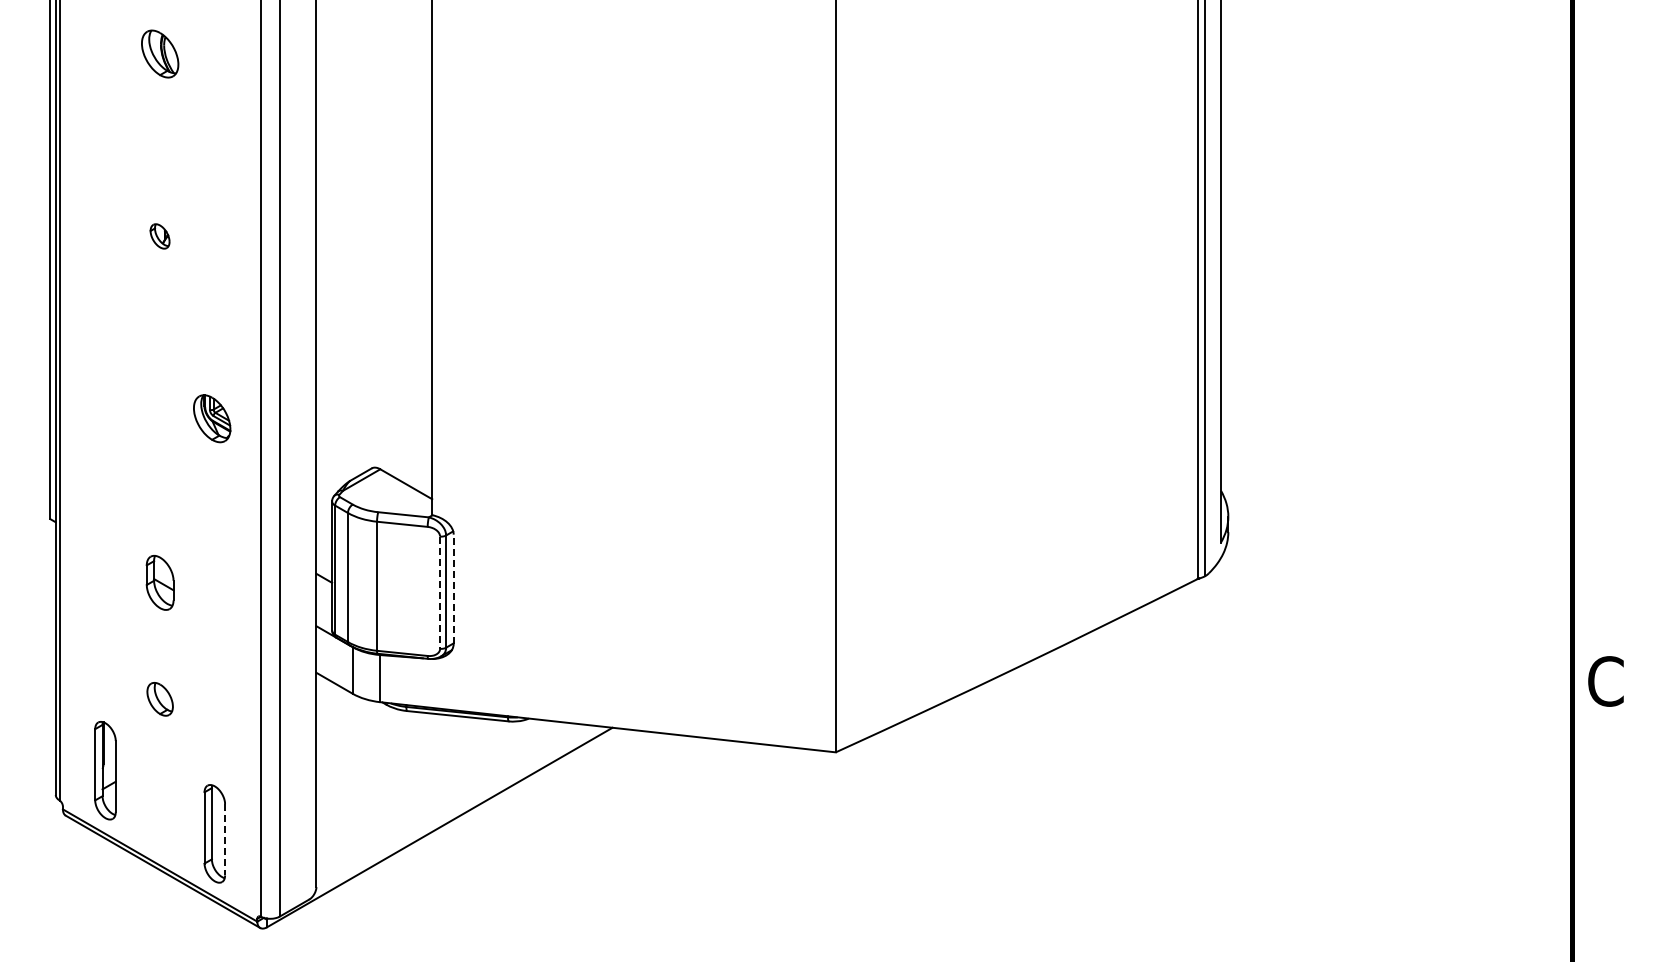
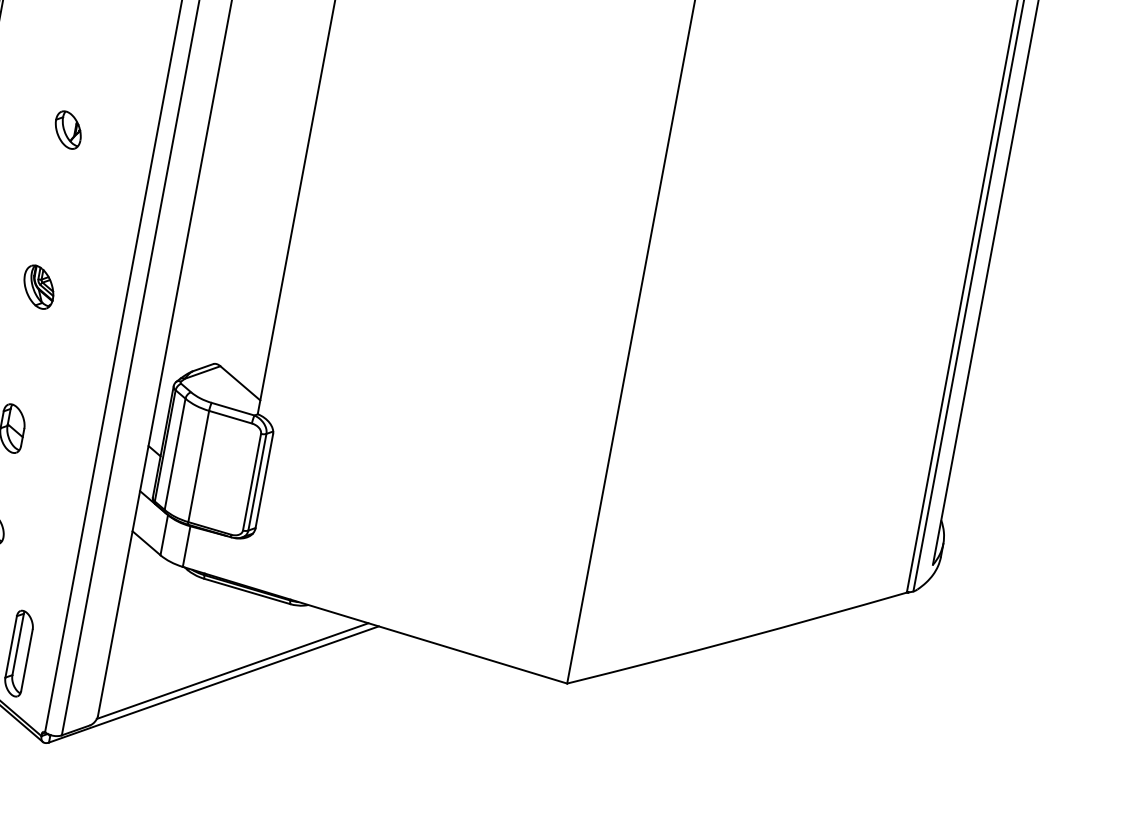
part: (159, 236) -> (67, 130), size x1.67
part: (212, 418) -> (39, 287), moved
line: (453, 589) -> (264, 481), dashed -> solid
line: (440, 593) -> (252, 482), dashed -> solid
line: (457, 808) -> (232, 670), added
line: (225, 839) -> (27, 660), dashed -> solid

